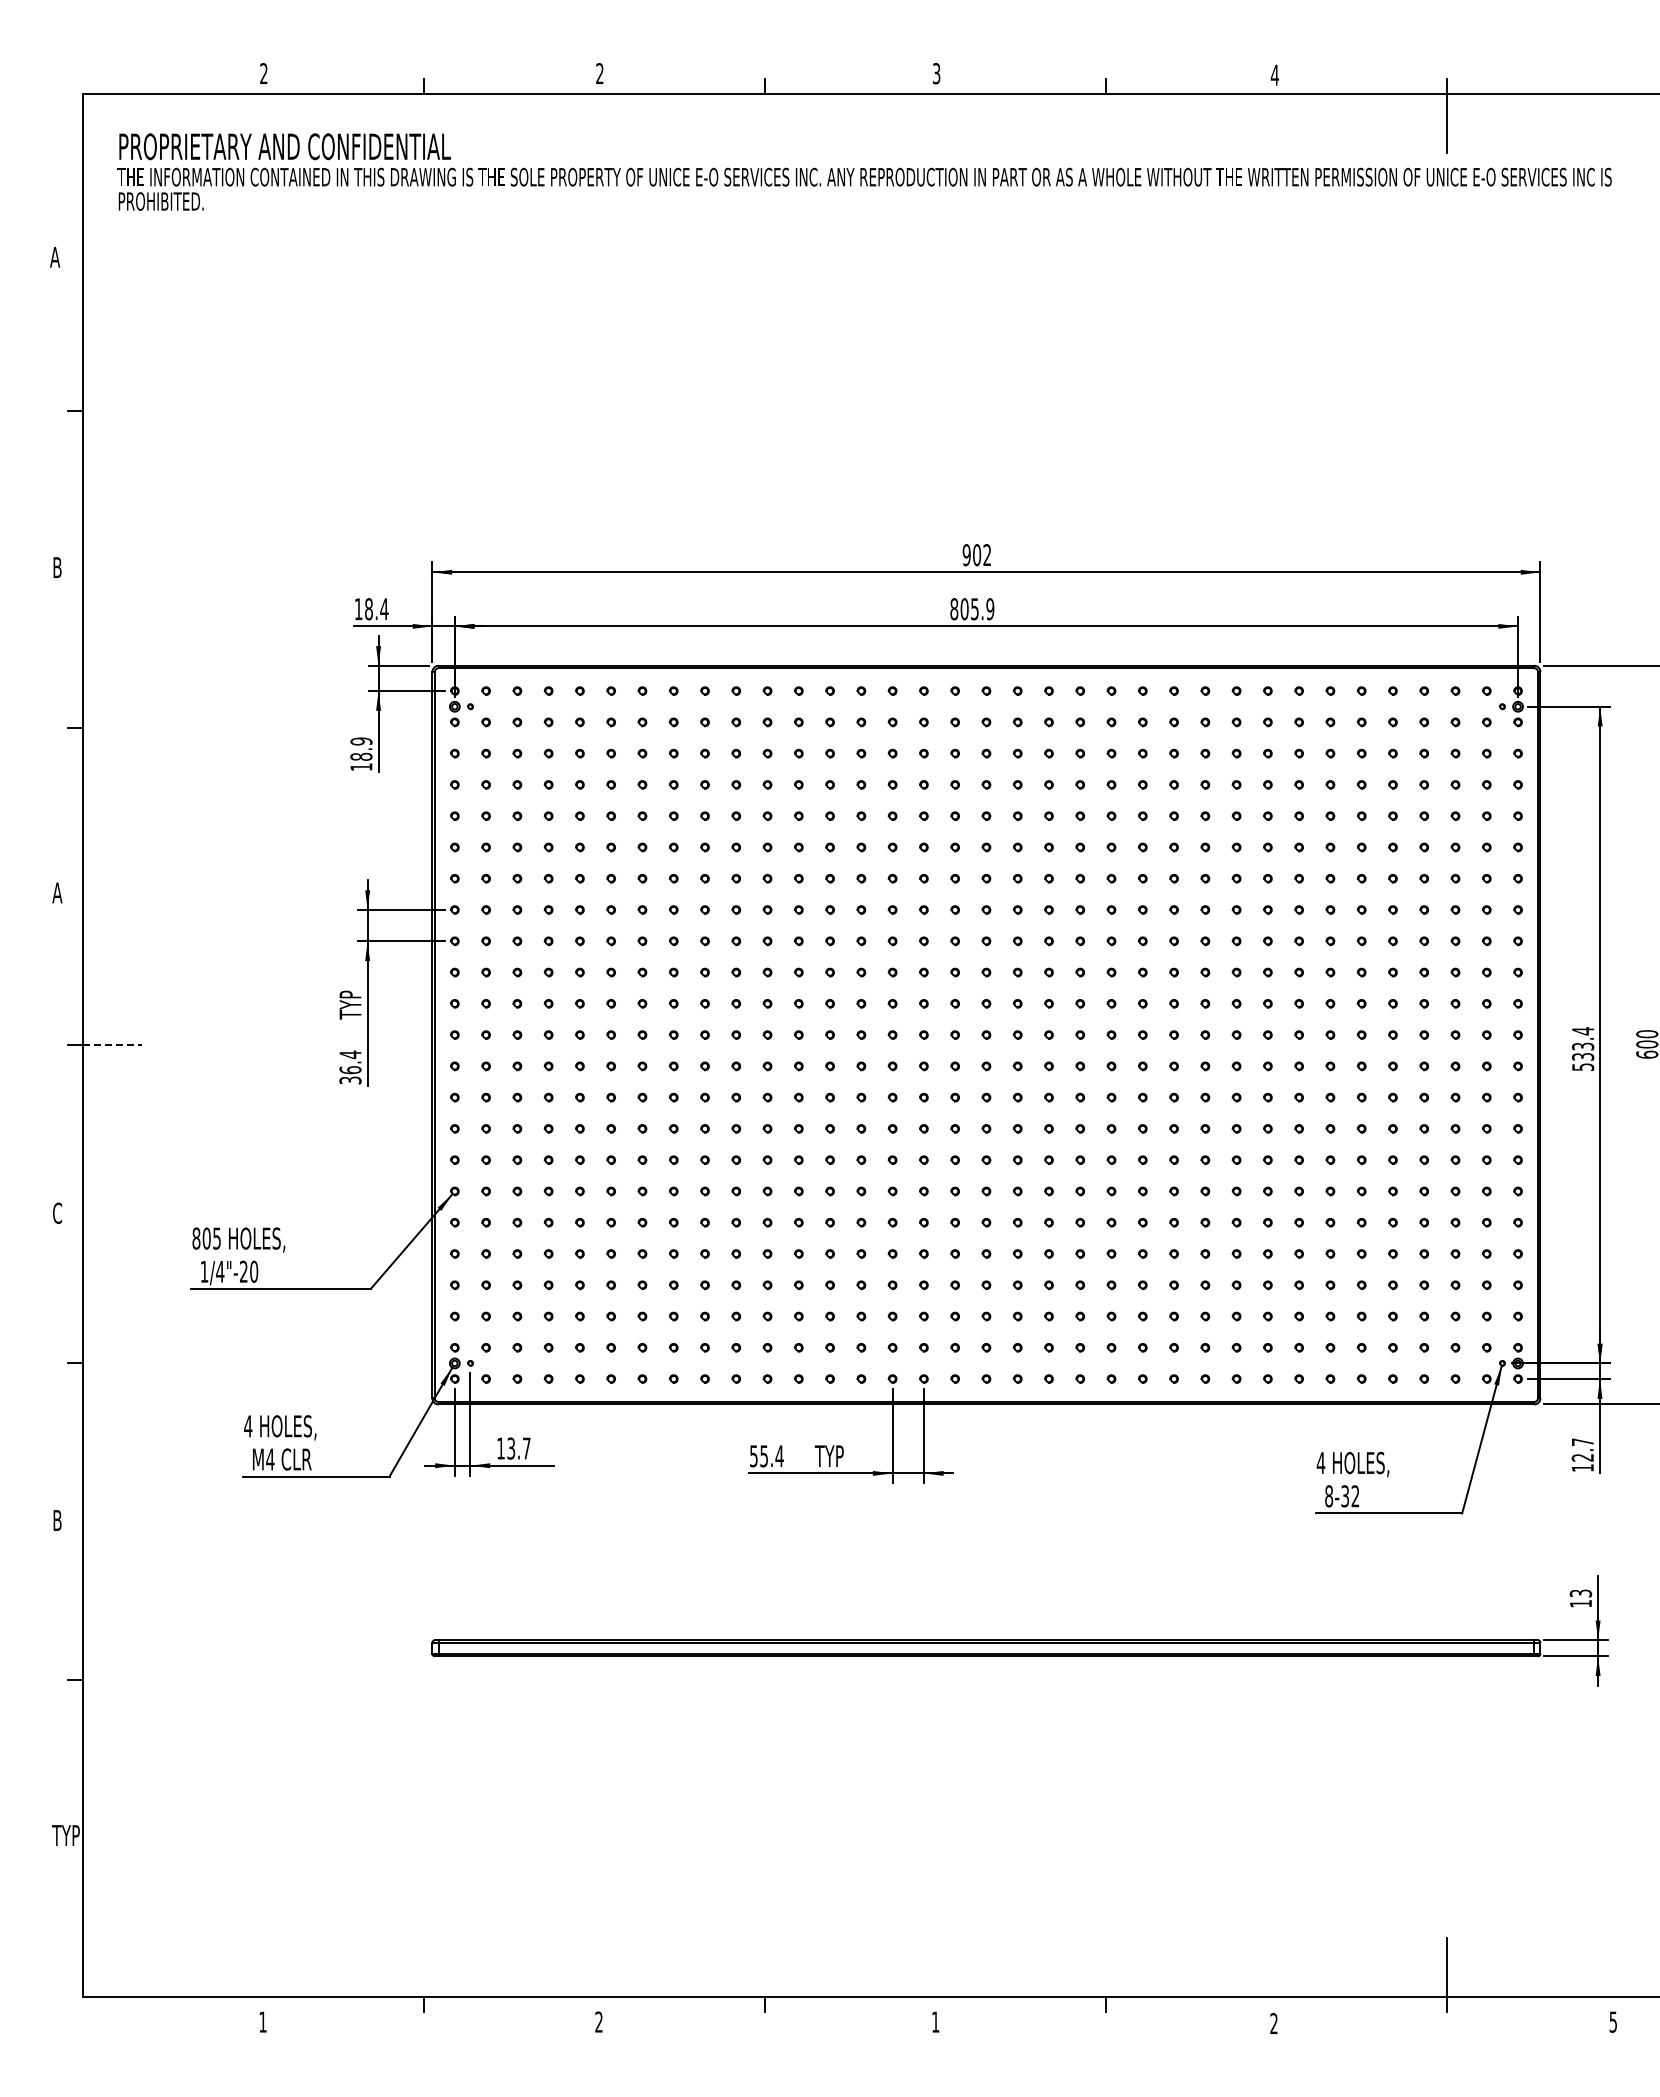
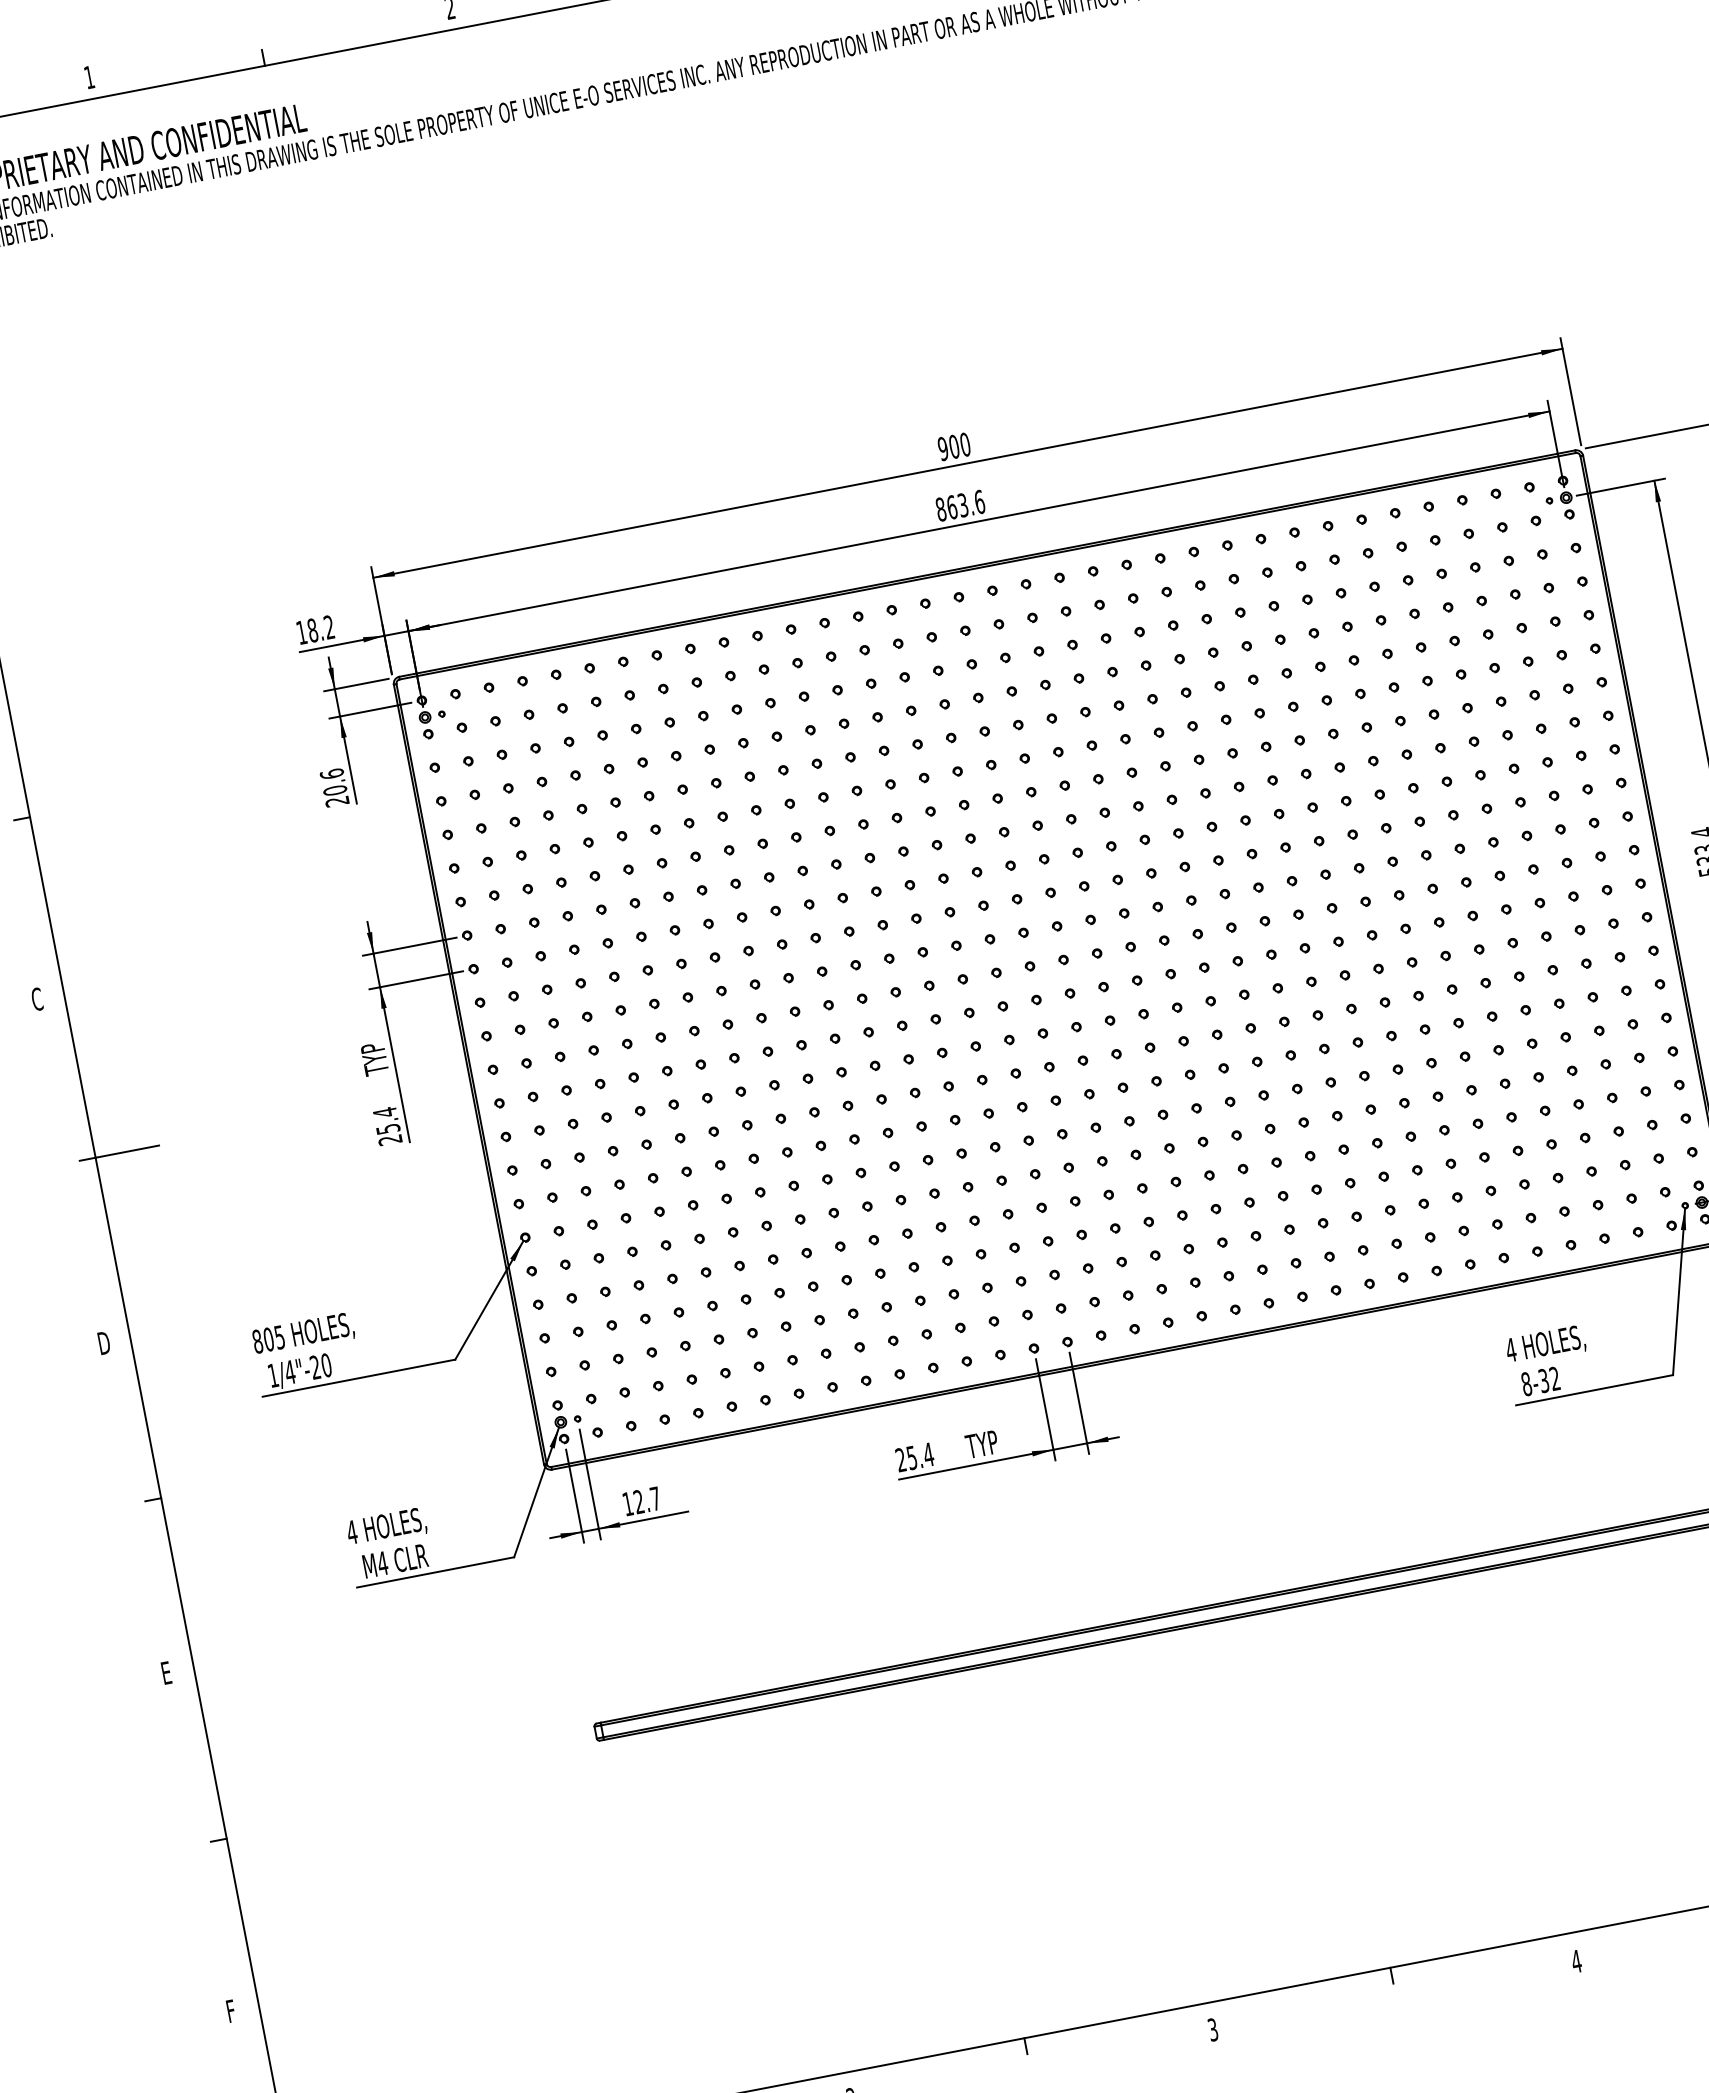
text: (263, 73) -> (88, 77), 2 -> 1
text: (987, 555) -> (965, 445), 902 -> 900
text: (384, 608) -> (329, 626), 18.4 -> 18.2
text: (977, 609) -> (966, 505), 805.9 -> 863.6
text: (361, 754) -> (334, 787), 18.9 -> 20.6
text: (57, 892) -> (37, 998), A -> C
line: (112, 1045) -> (127, 1151), dashed -> solid
text: (350, 1075) -> (389, 1134), 36.4 -> 25.4
text: (58, 1213) -> (104, 1343), C -> D
text: (511, 1448) -> (639, 1501), 13.7 -> 12.7
text: (753, 1456) -> (900, 1460), 55.4 -> 25.4
text: (57, 1520) -> (166, 1672), B -> E
text: (65, 1835) -> (240, 2009), TYP -> F
text: (935, 2021) -> (1212, 2029), 1 -> 3
text: (1274, 2022) -> (1576, 1960), 2 -> 4

